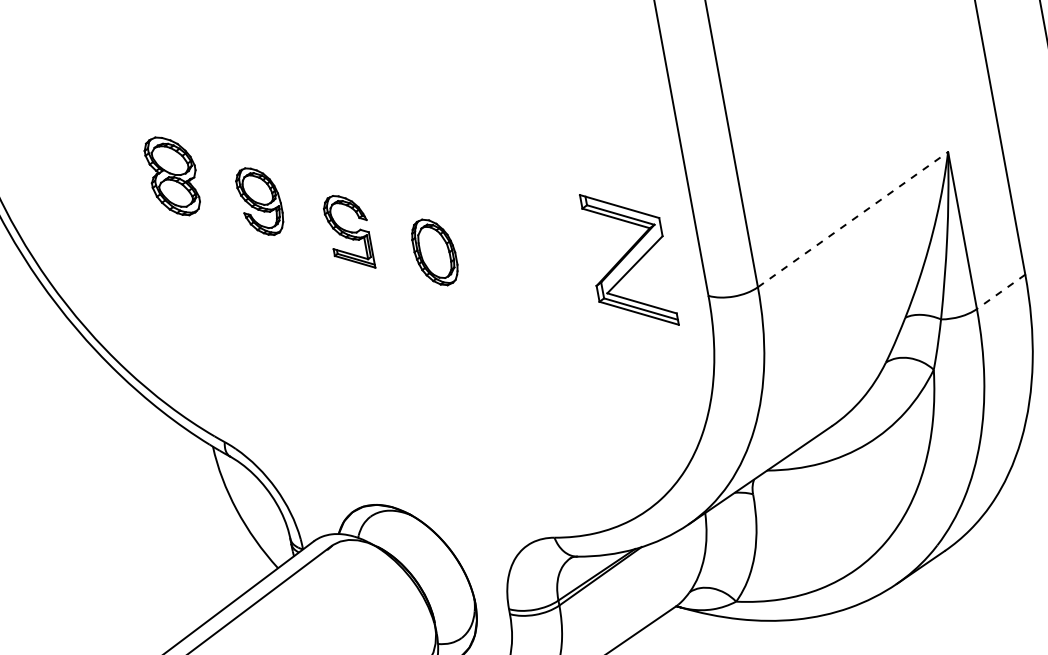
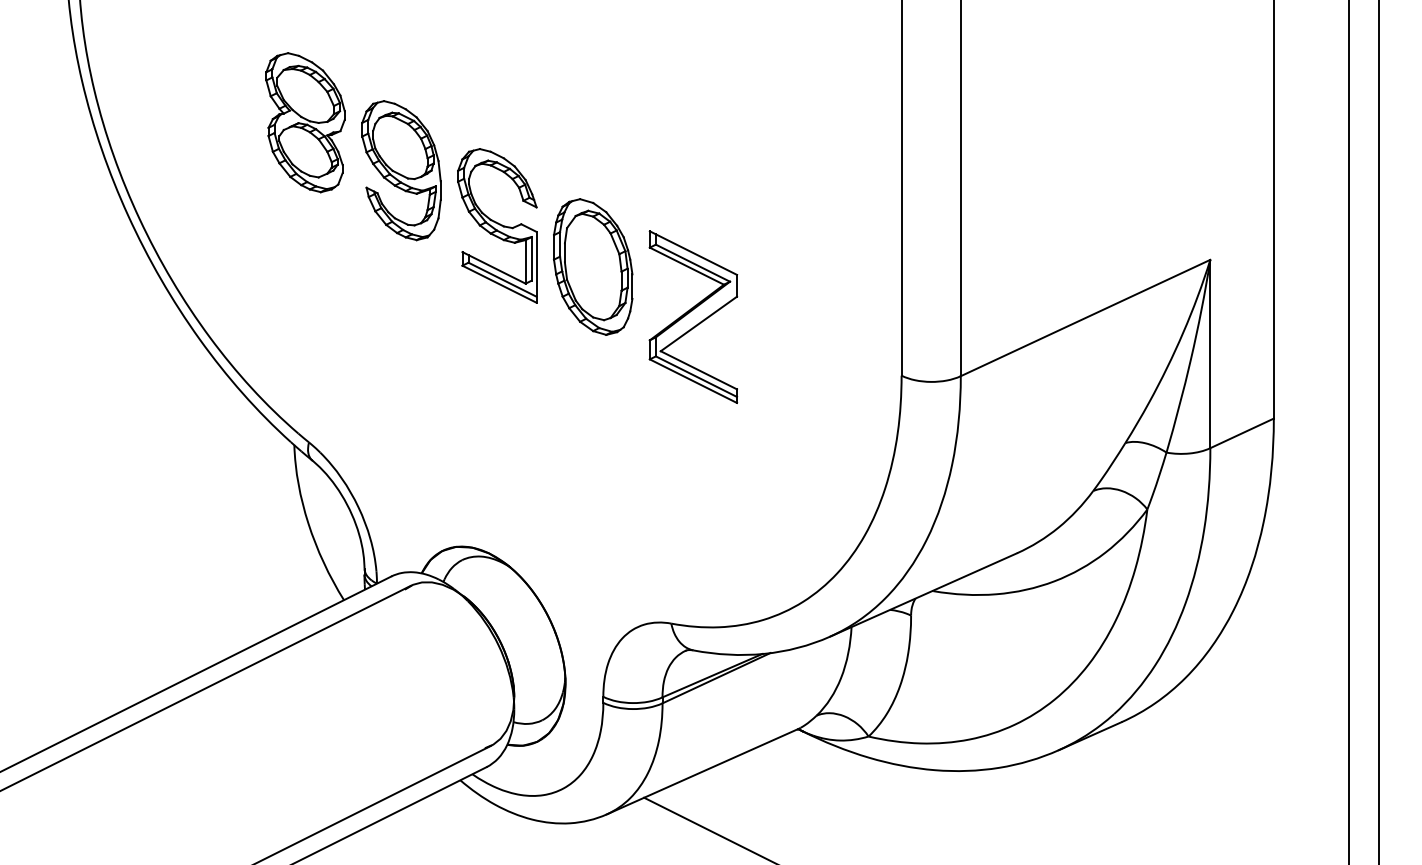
part: (172, 176) -> (305, 122), size x1.43
part: (260, 201) -> (401, 170), size x1.67
line: (853, 220) -> (1085, 318), dashed -> solid
part: (348, 232) -> (497, 225), size x1.67
part: (434, 251) -> (593, 266), size x1.67
part: (629, 259) -> (693, 316), moved
line: (1000, 292) -> (1241, 433), dashed -> solid

